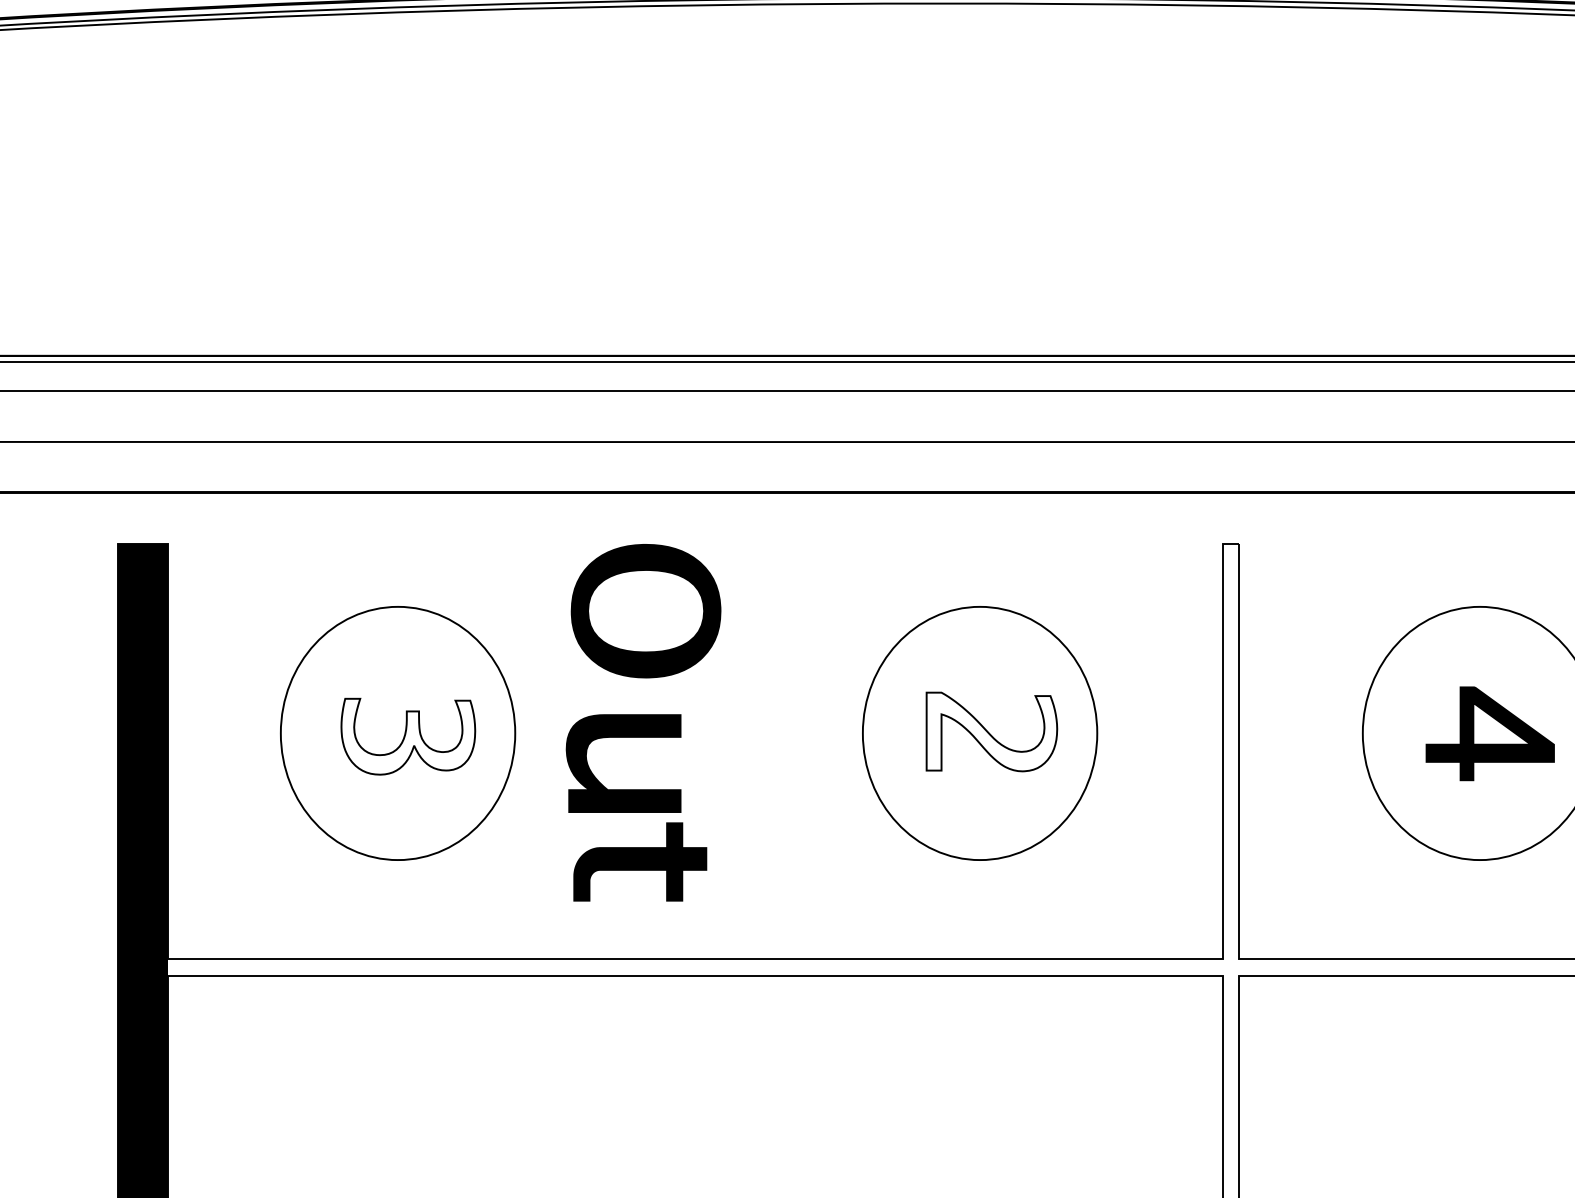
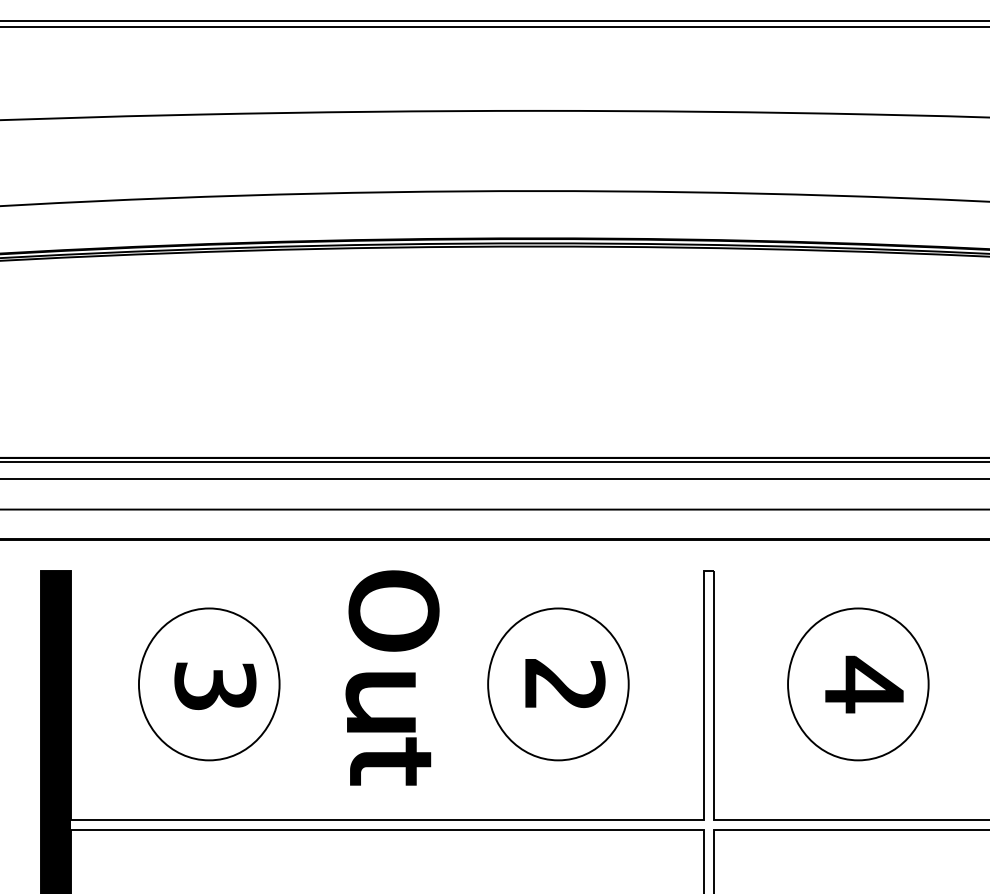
part: (643, 721) -> (392, 677), moved
fill: (991, 731) -> (565, 683), added
fill: (408, 736) -> (215, 686), added

